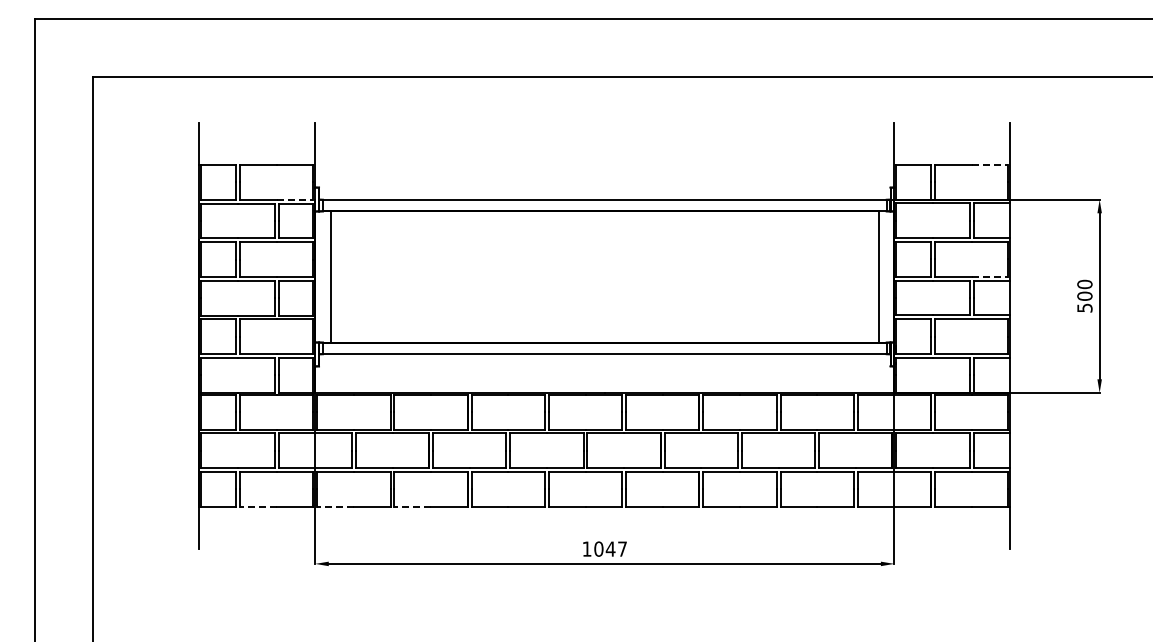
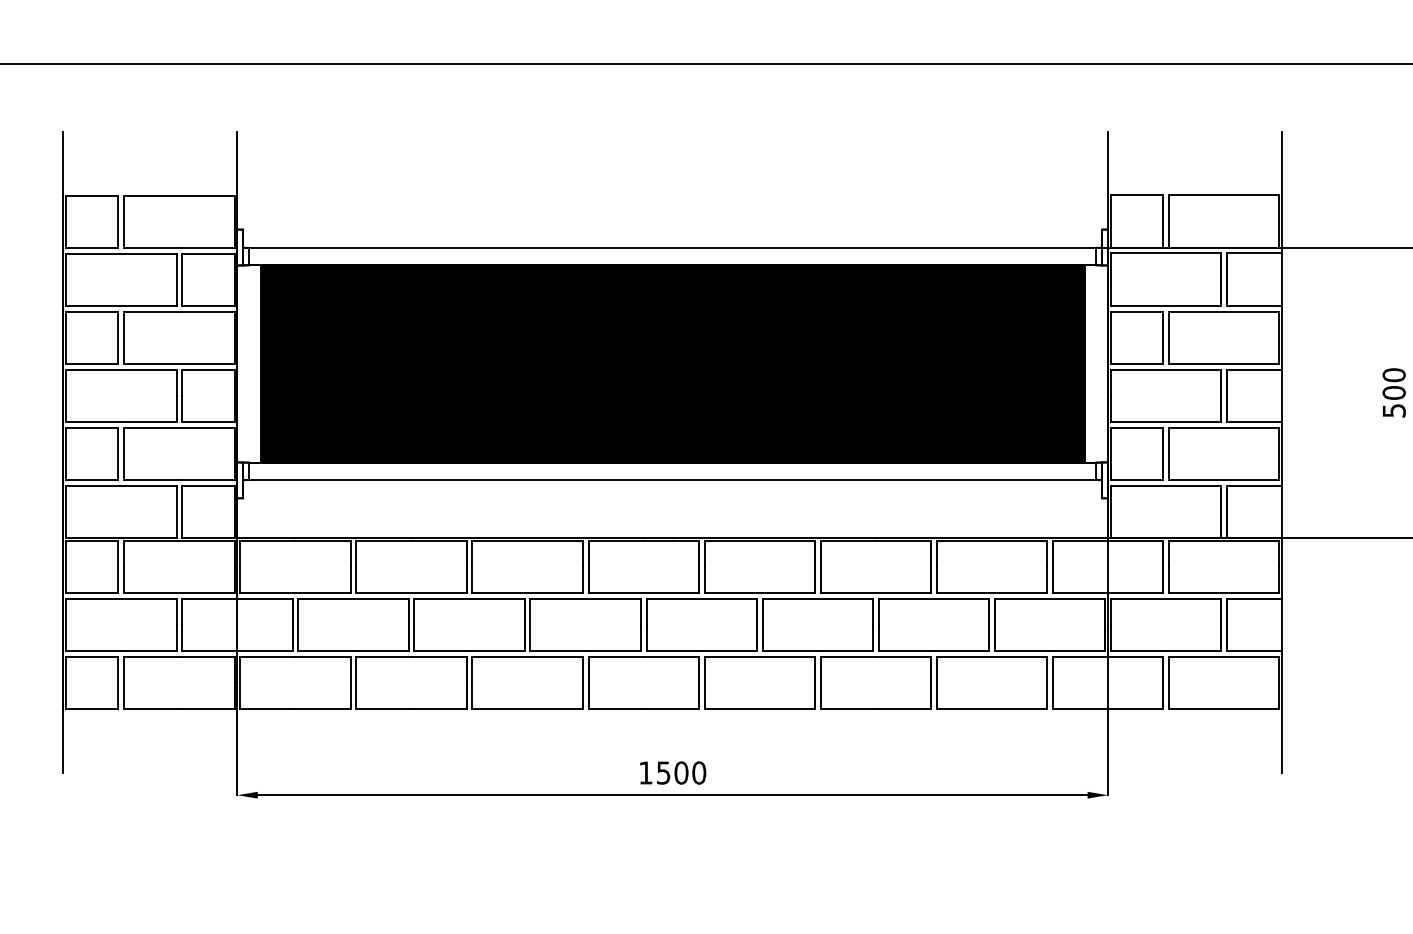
line: (990, 164) -> (1252, 194), dashed -> solid
line: (295, 199) -> (207, 247), dashed -> solid
fill: (604, 276) -> (672, 363), added
line: (990, 276) -> (1252, 363), dashed -> solid
line: (257, 506) -> (150, 708), dashed -> solid
line: (335, 506) -> (267, 708), dashed -> solid
line: (412, 506) -> (383, 708), dashed -> solid
text: (610, 548) -> (681, 772), 1047 -> 1500

